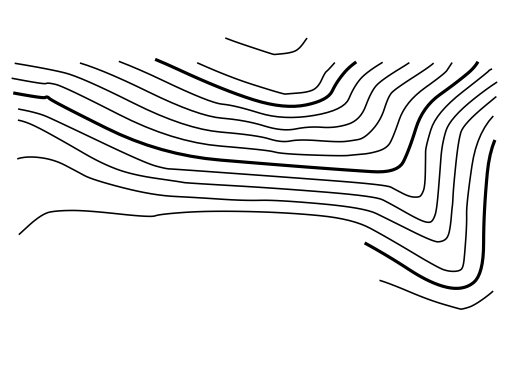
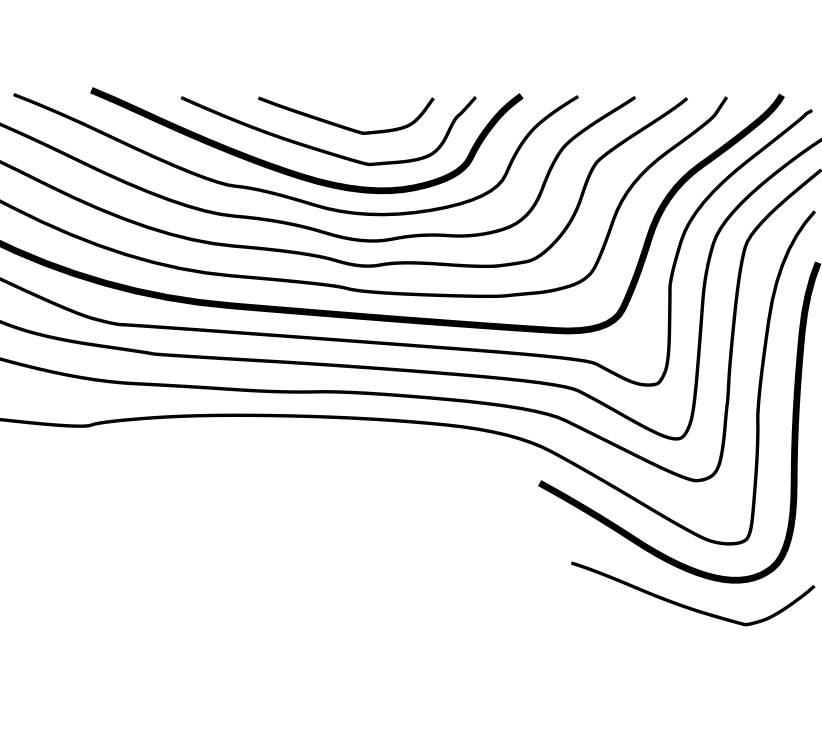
curve: (264, 50) -> (342, 124), moved

